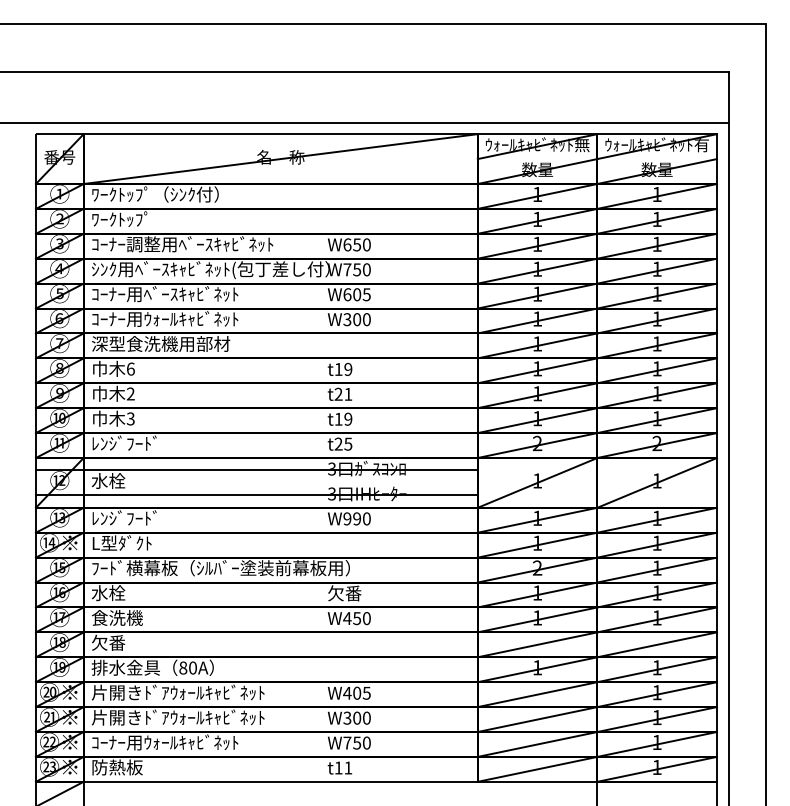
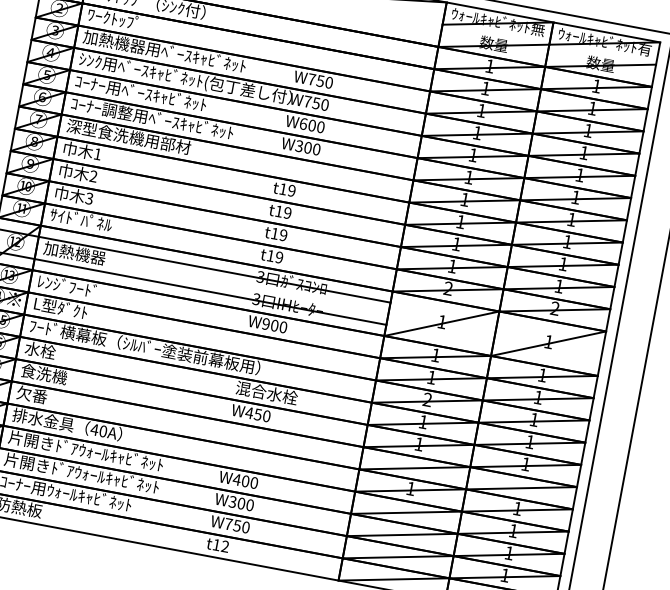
text: (125, 244) -> (113, 42), ｺｰﾅｰ調整用ﾍﾞｰｽｷｬﾋﾞﾈｯﾄ -> 加熱機器用ﾍﾞｰｽｷｬﾋﾞﾈｯﾄ
text: (347, 244) -> (311, 79), W650 -> W750
text: (366, 294) -> (320, 126), W605 -> W600
text: (199, 319) -> (167, 121), ｺｰﾅｰ用ｳｫｰﾙｷｬﾋﾞﾈｯﾄ -> ｺｰﾅｰ調整用ﾍﾞｰｽｷｬﾋﾞﾈｯﾄ
text: (130, 368) -> (97, 153), 6 -> 1
text: (343, 393) -> (283, 211), t21 -> t19
text: (125, 442) -> (80, 218), ﾚﾝｼﾞﾌｰﾄﾞ -> ｻｲﾄﾞﾊﾟﾈﾙ
text: (343, 443) -> (275, 256), t25 -> t19
text: (125, 480) -> (74, 252), 水栓 -> 加熱機器
text: (357, 518) -> (275, 325), W990 -> W900
text: (362, 593) -> (267, 393), 欠番 -> 混合水栓
text: (182, 667) -> (94, 429), 80A -> 40A
text: (366, 692) -> (254, 482), W405 -> W400
text: (348, 767) -> (225, 546), t11 -> t12

